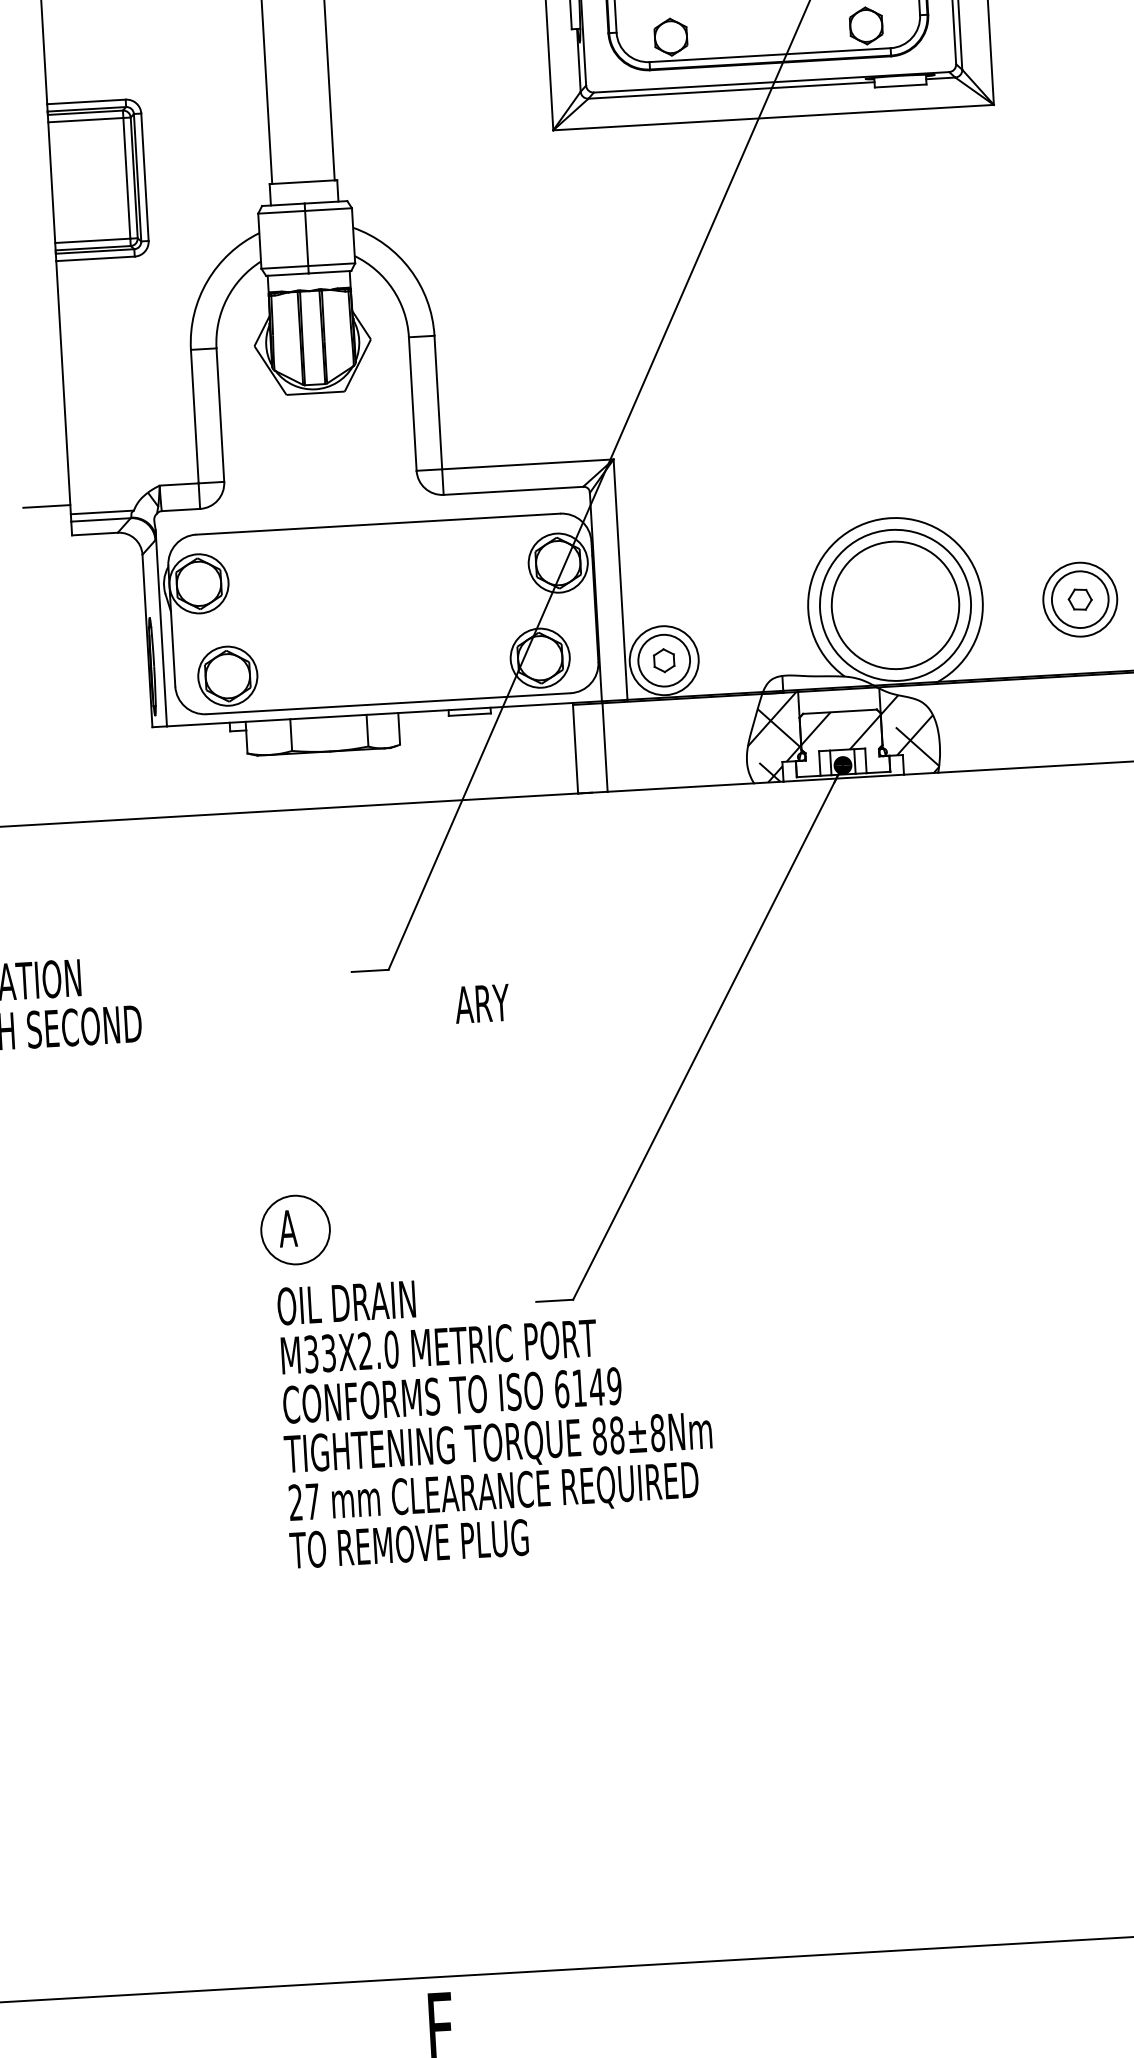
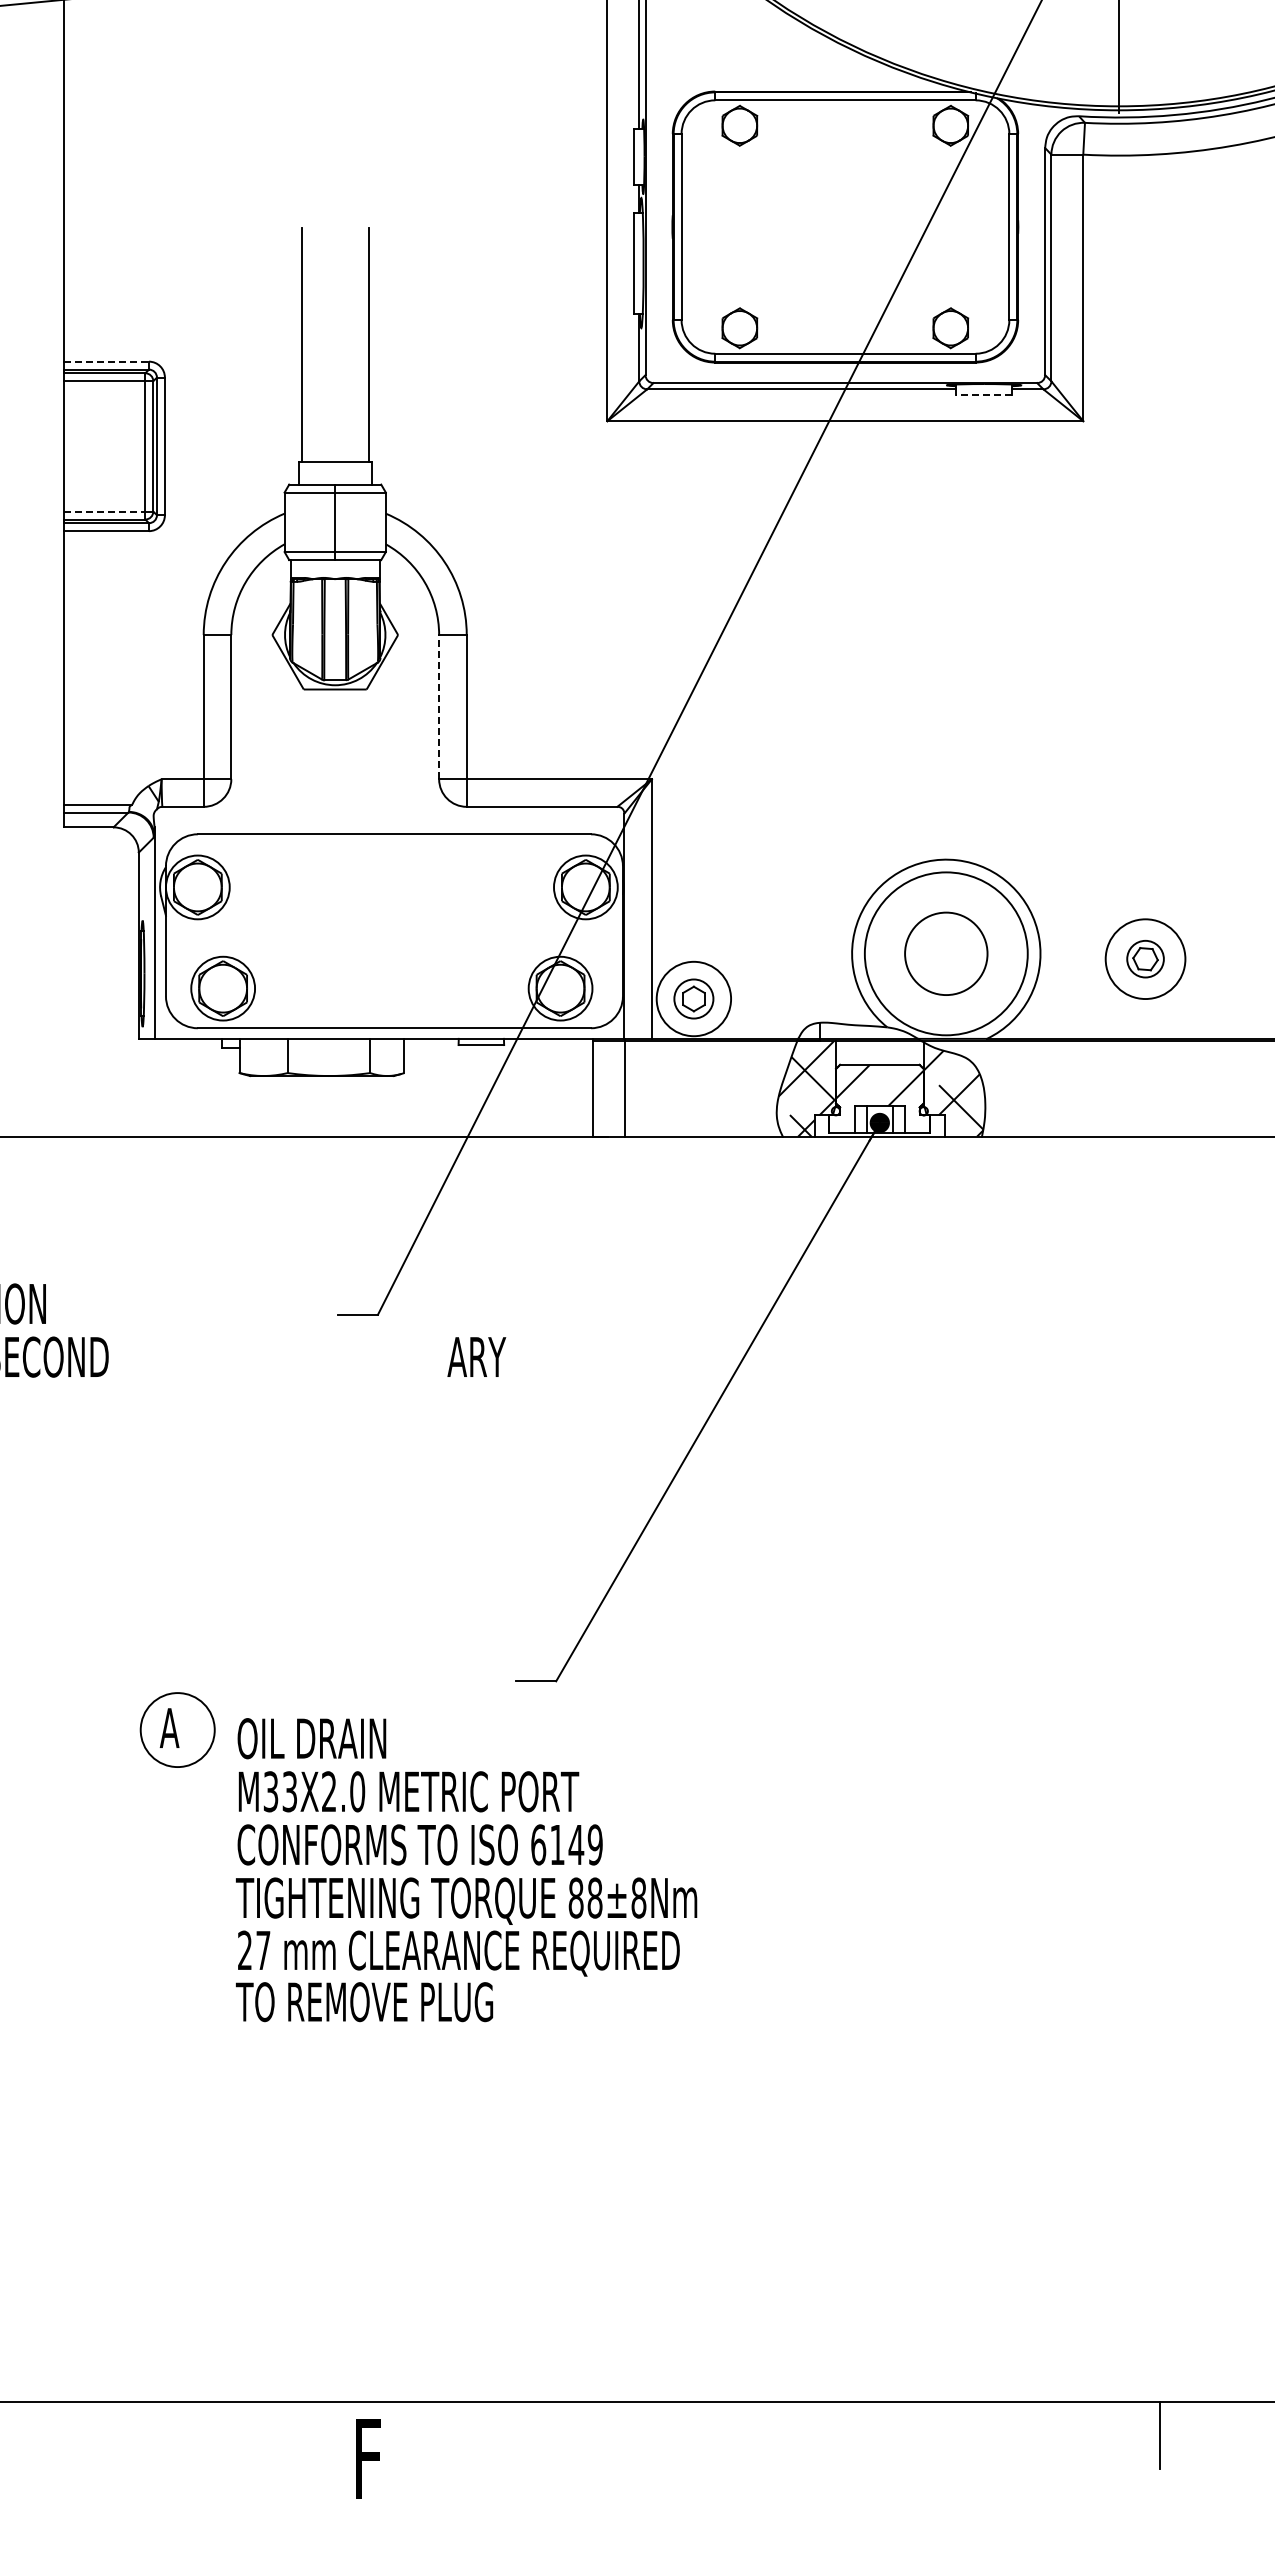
line: (901, 86) -> (984, 395), solid -> dashed
line: (87, 101) -> (107, 361), solid -> dashed
line: (92, 240) -> (104, 511), solid -> dashed
line: (413, 403) -> (439, 706), solid -> dashed
line: (46, 506) -> (38, 794), removed
circle: (1080, 599) -> (1145, 958), size x0.6
circle: (895, 605) -> (946, 953), size x0.6
circle: (663, 660) -> (693, 998), size x0.7
part: (295, 1229) -> (177, 1729), moved
text: (496, 1416) -> (466, 1870), moved

